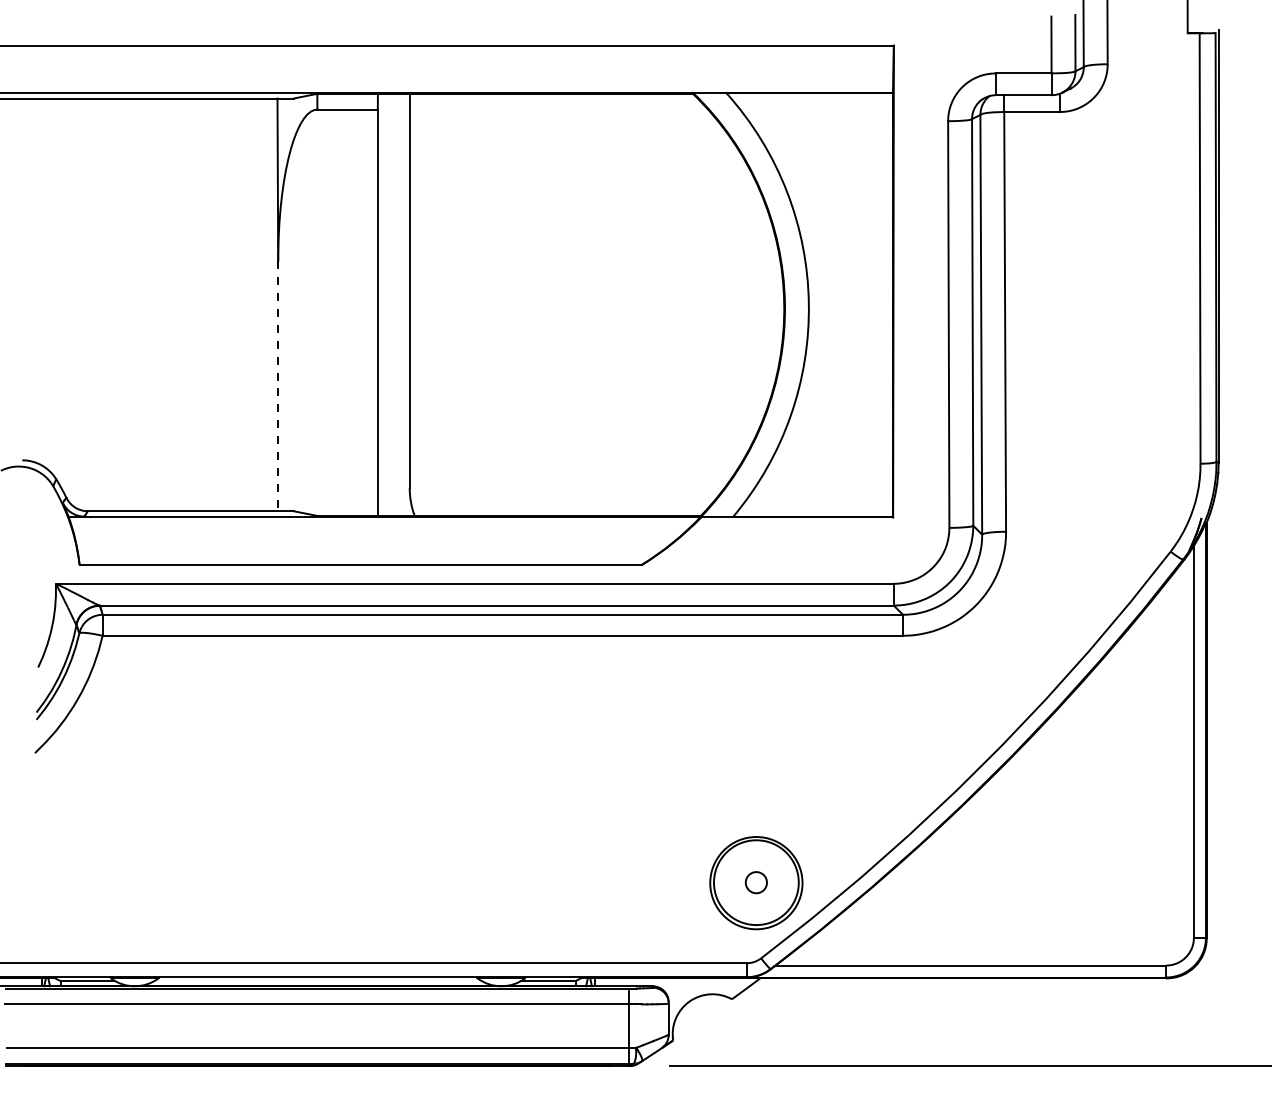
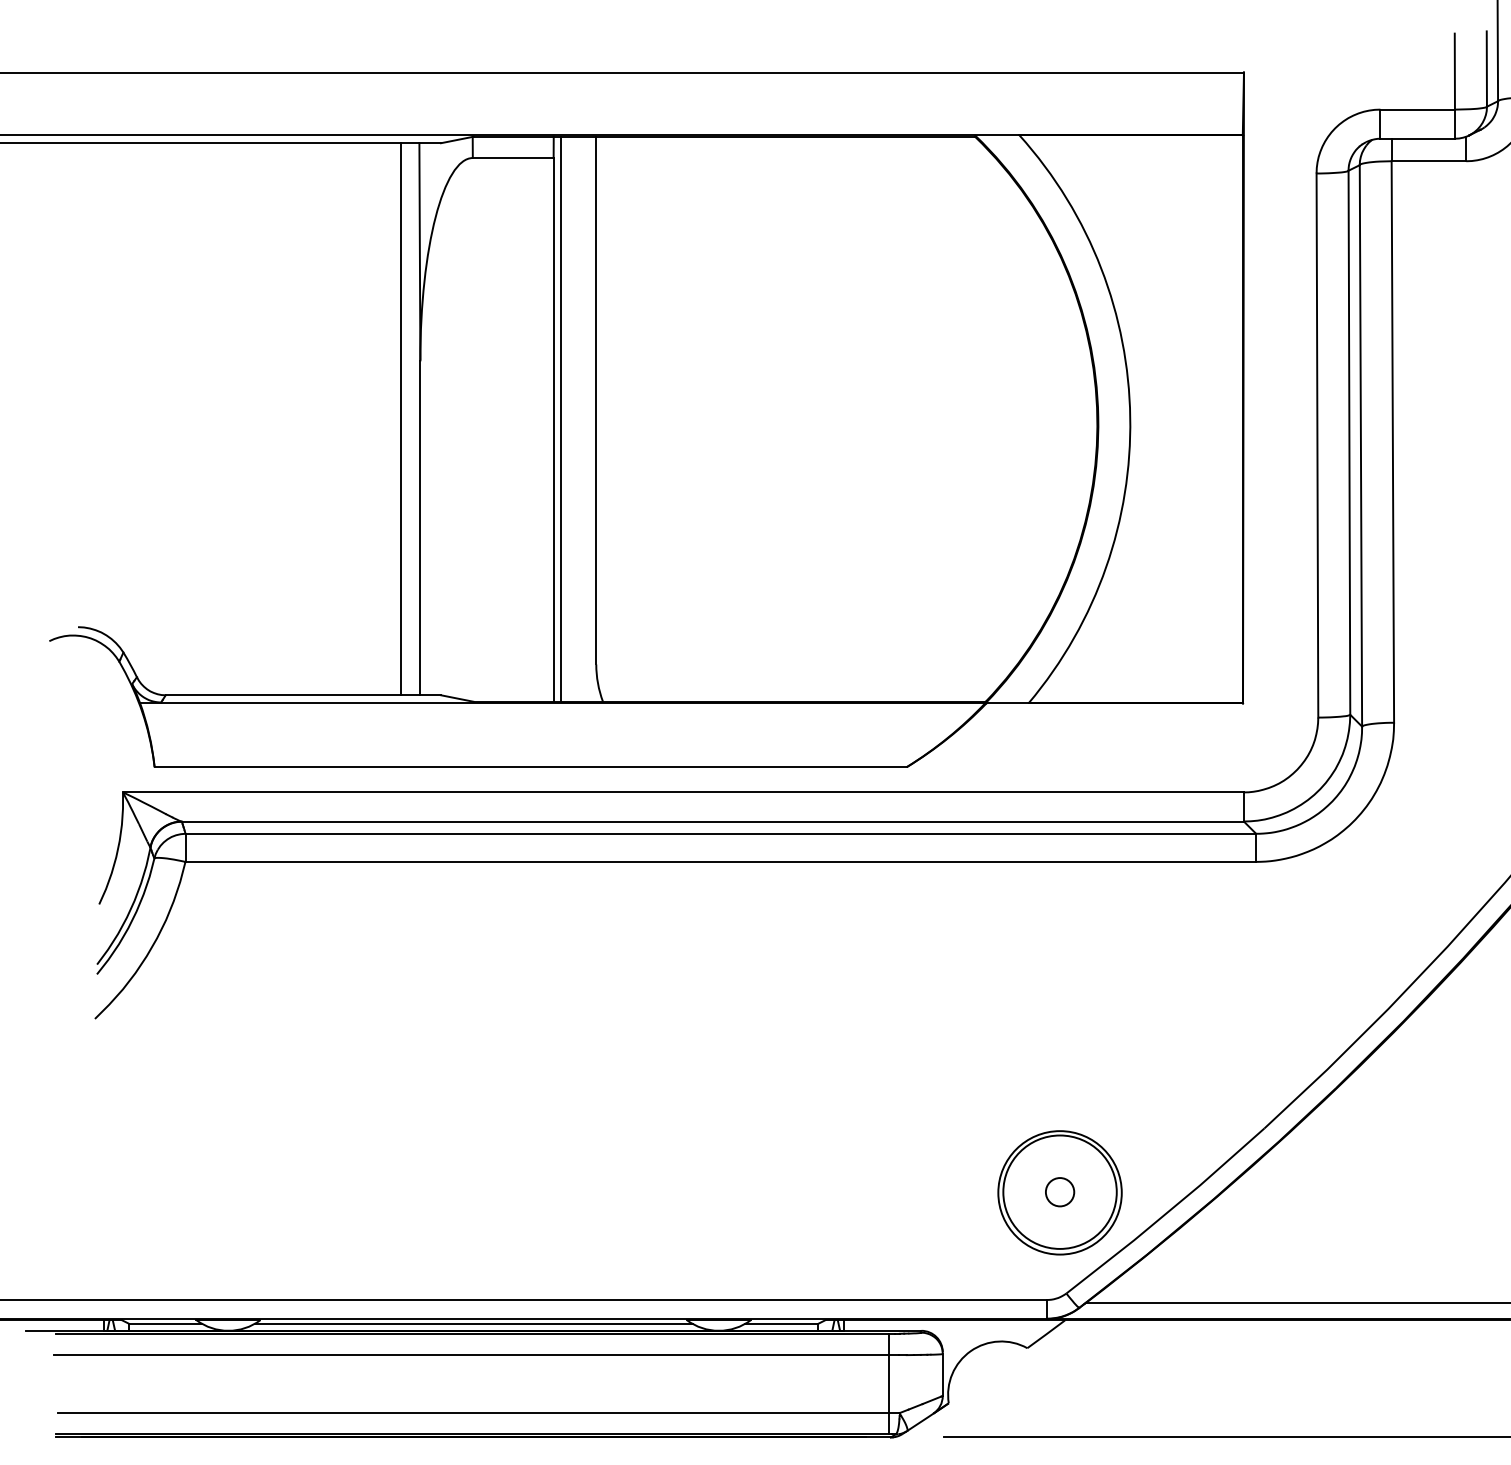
line: (264, 304) -> (402, 418), added
line: (383, 304) -> (561, 418), added
line: (278, 386) -> (420, 528), dashed -> solid
line: (317, 981) -> (472, 1324), added

